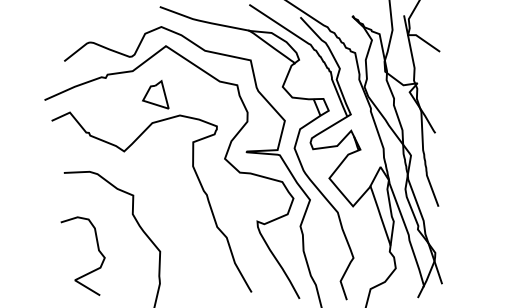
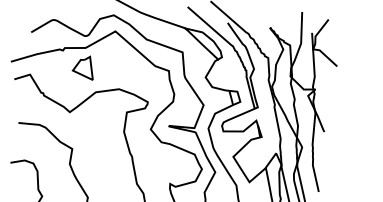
part: (155, 94) -> (83, 67), moved

